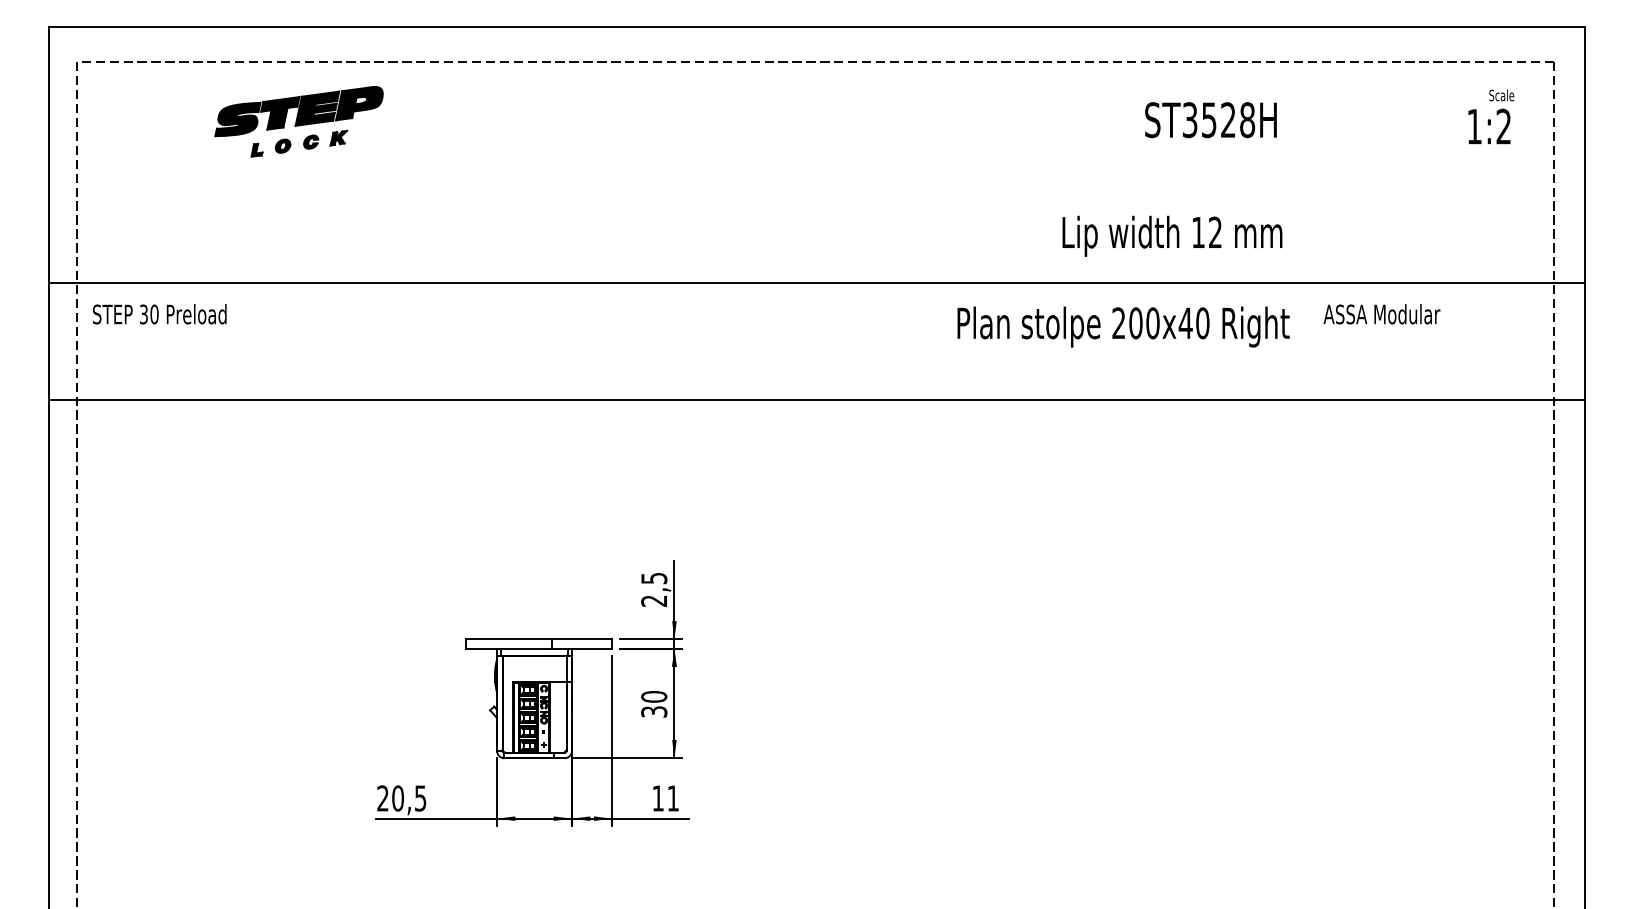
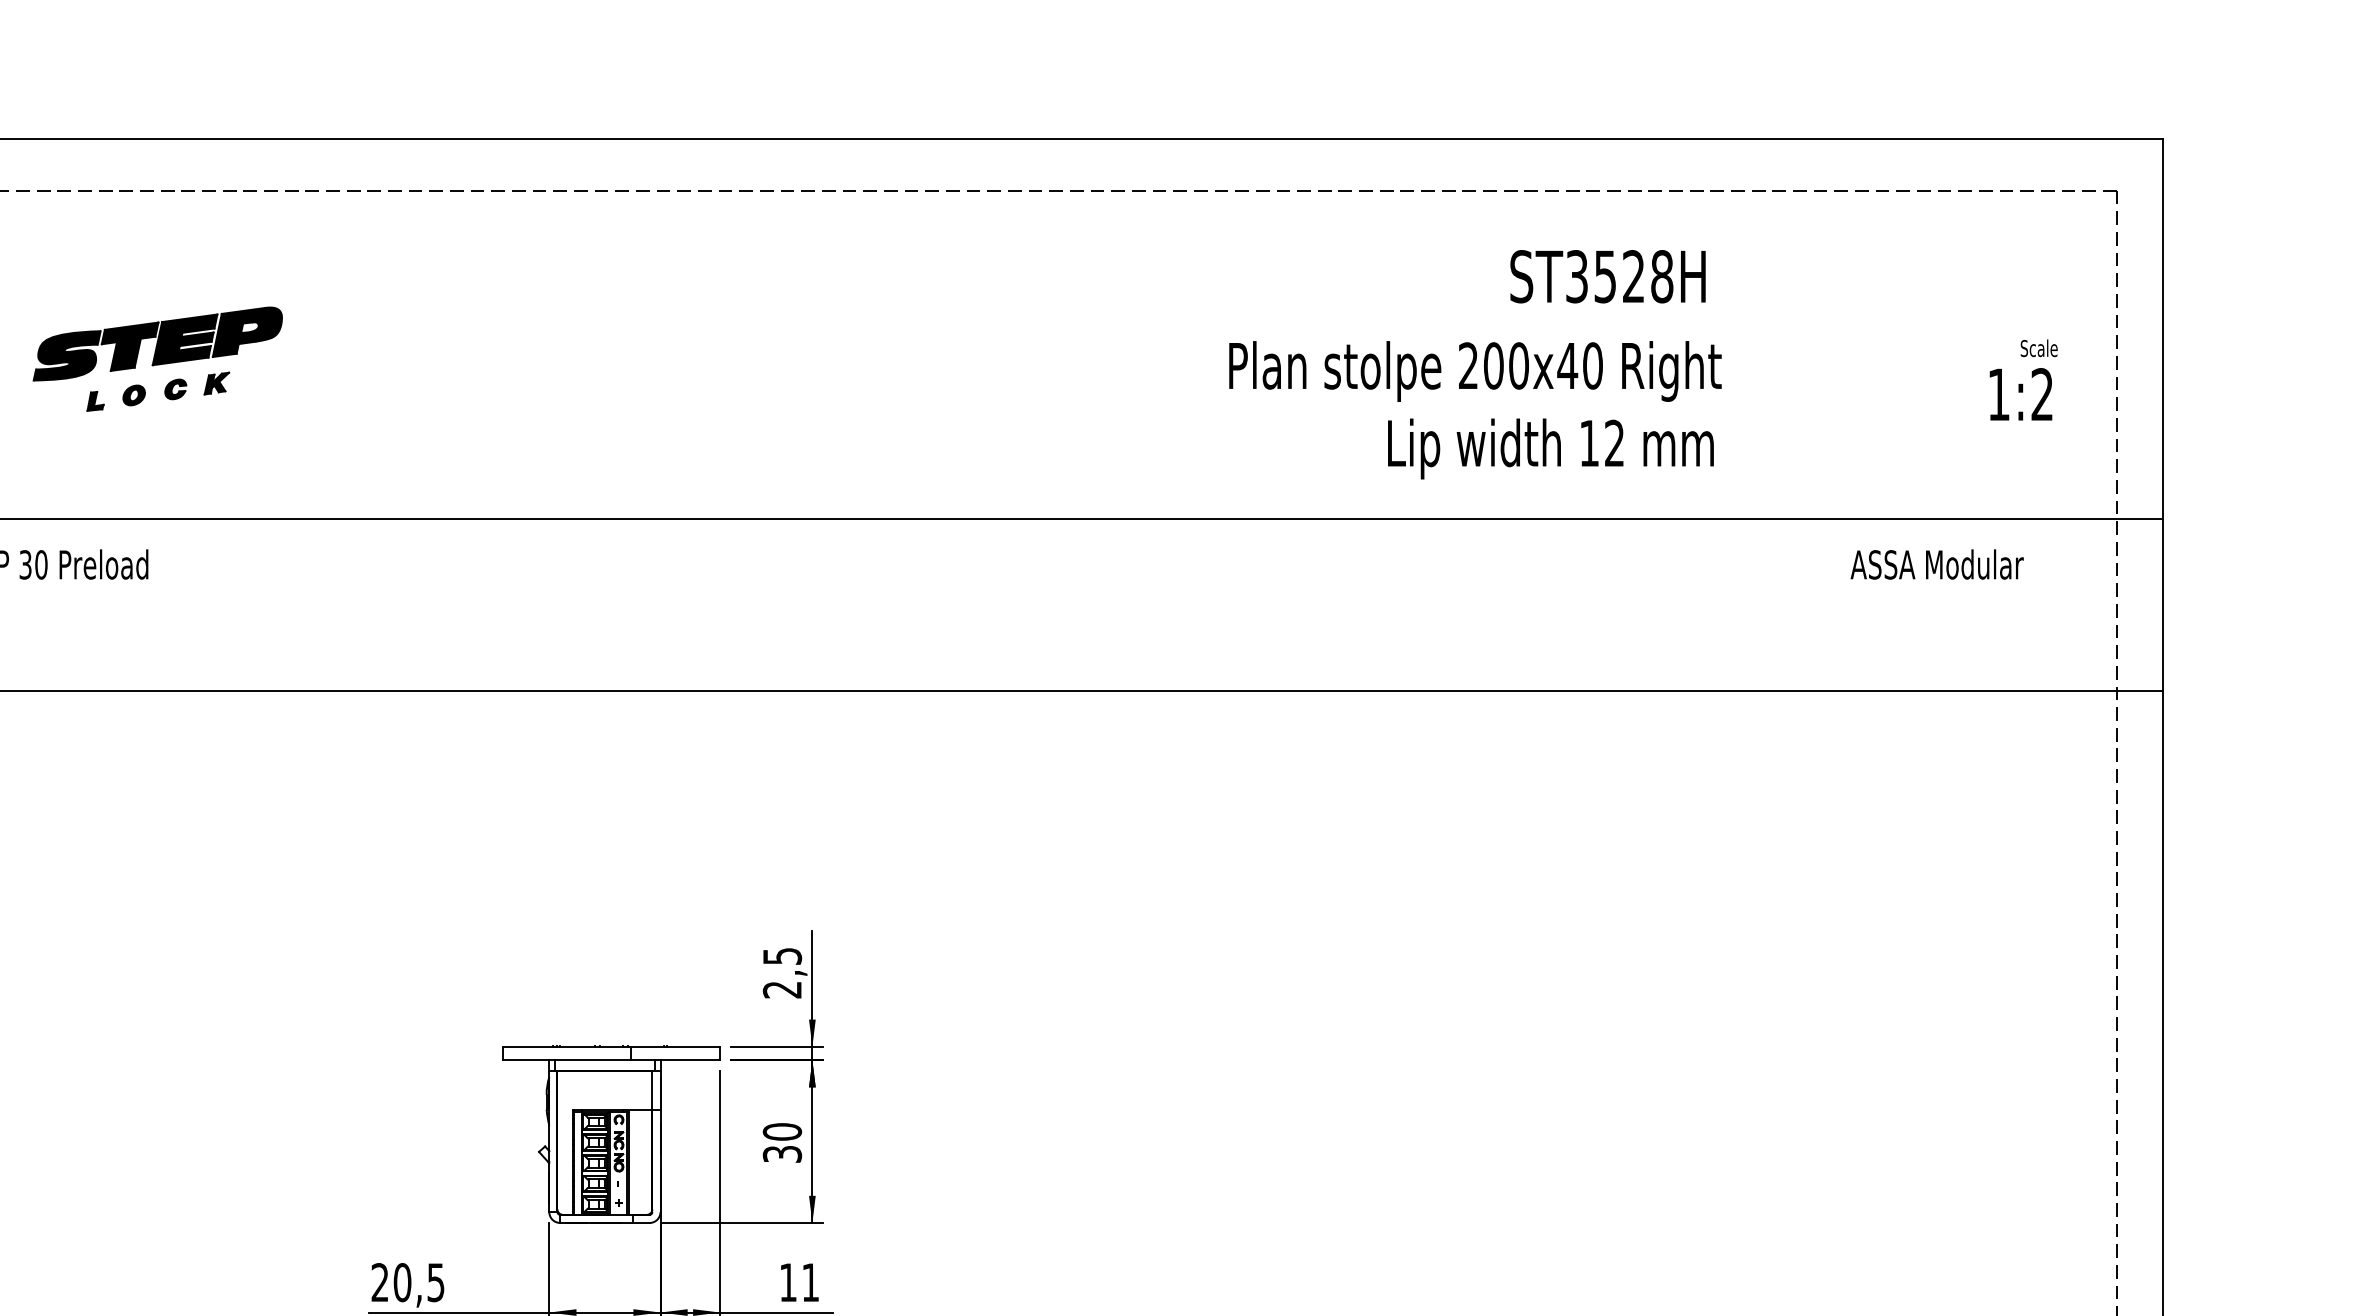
text: (1491, 116) -> (2023, 379), moved
part: (298, 121) -> (157, 358), moved
text: (1381, 314) -> (1936, 564), moved
text: (1123, 326) -> (1475, 370), moved

